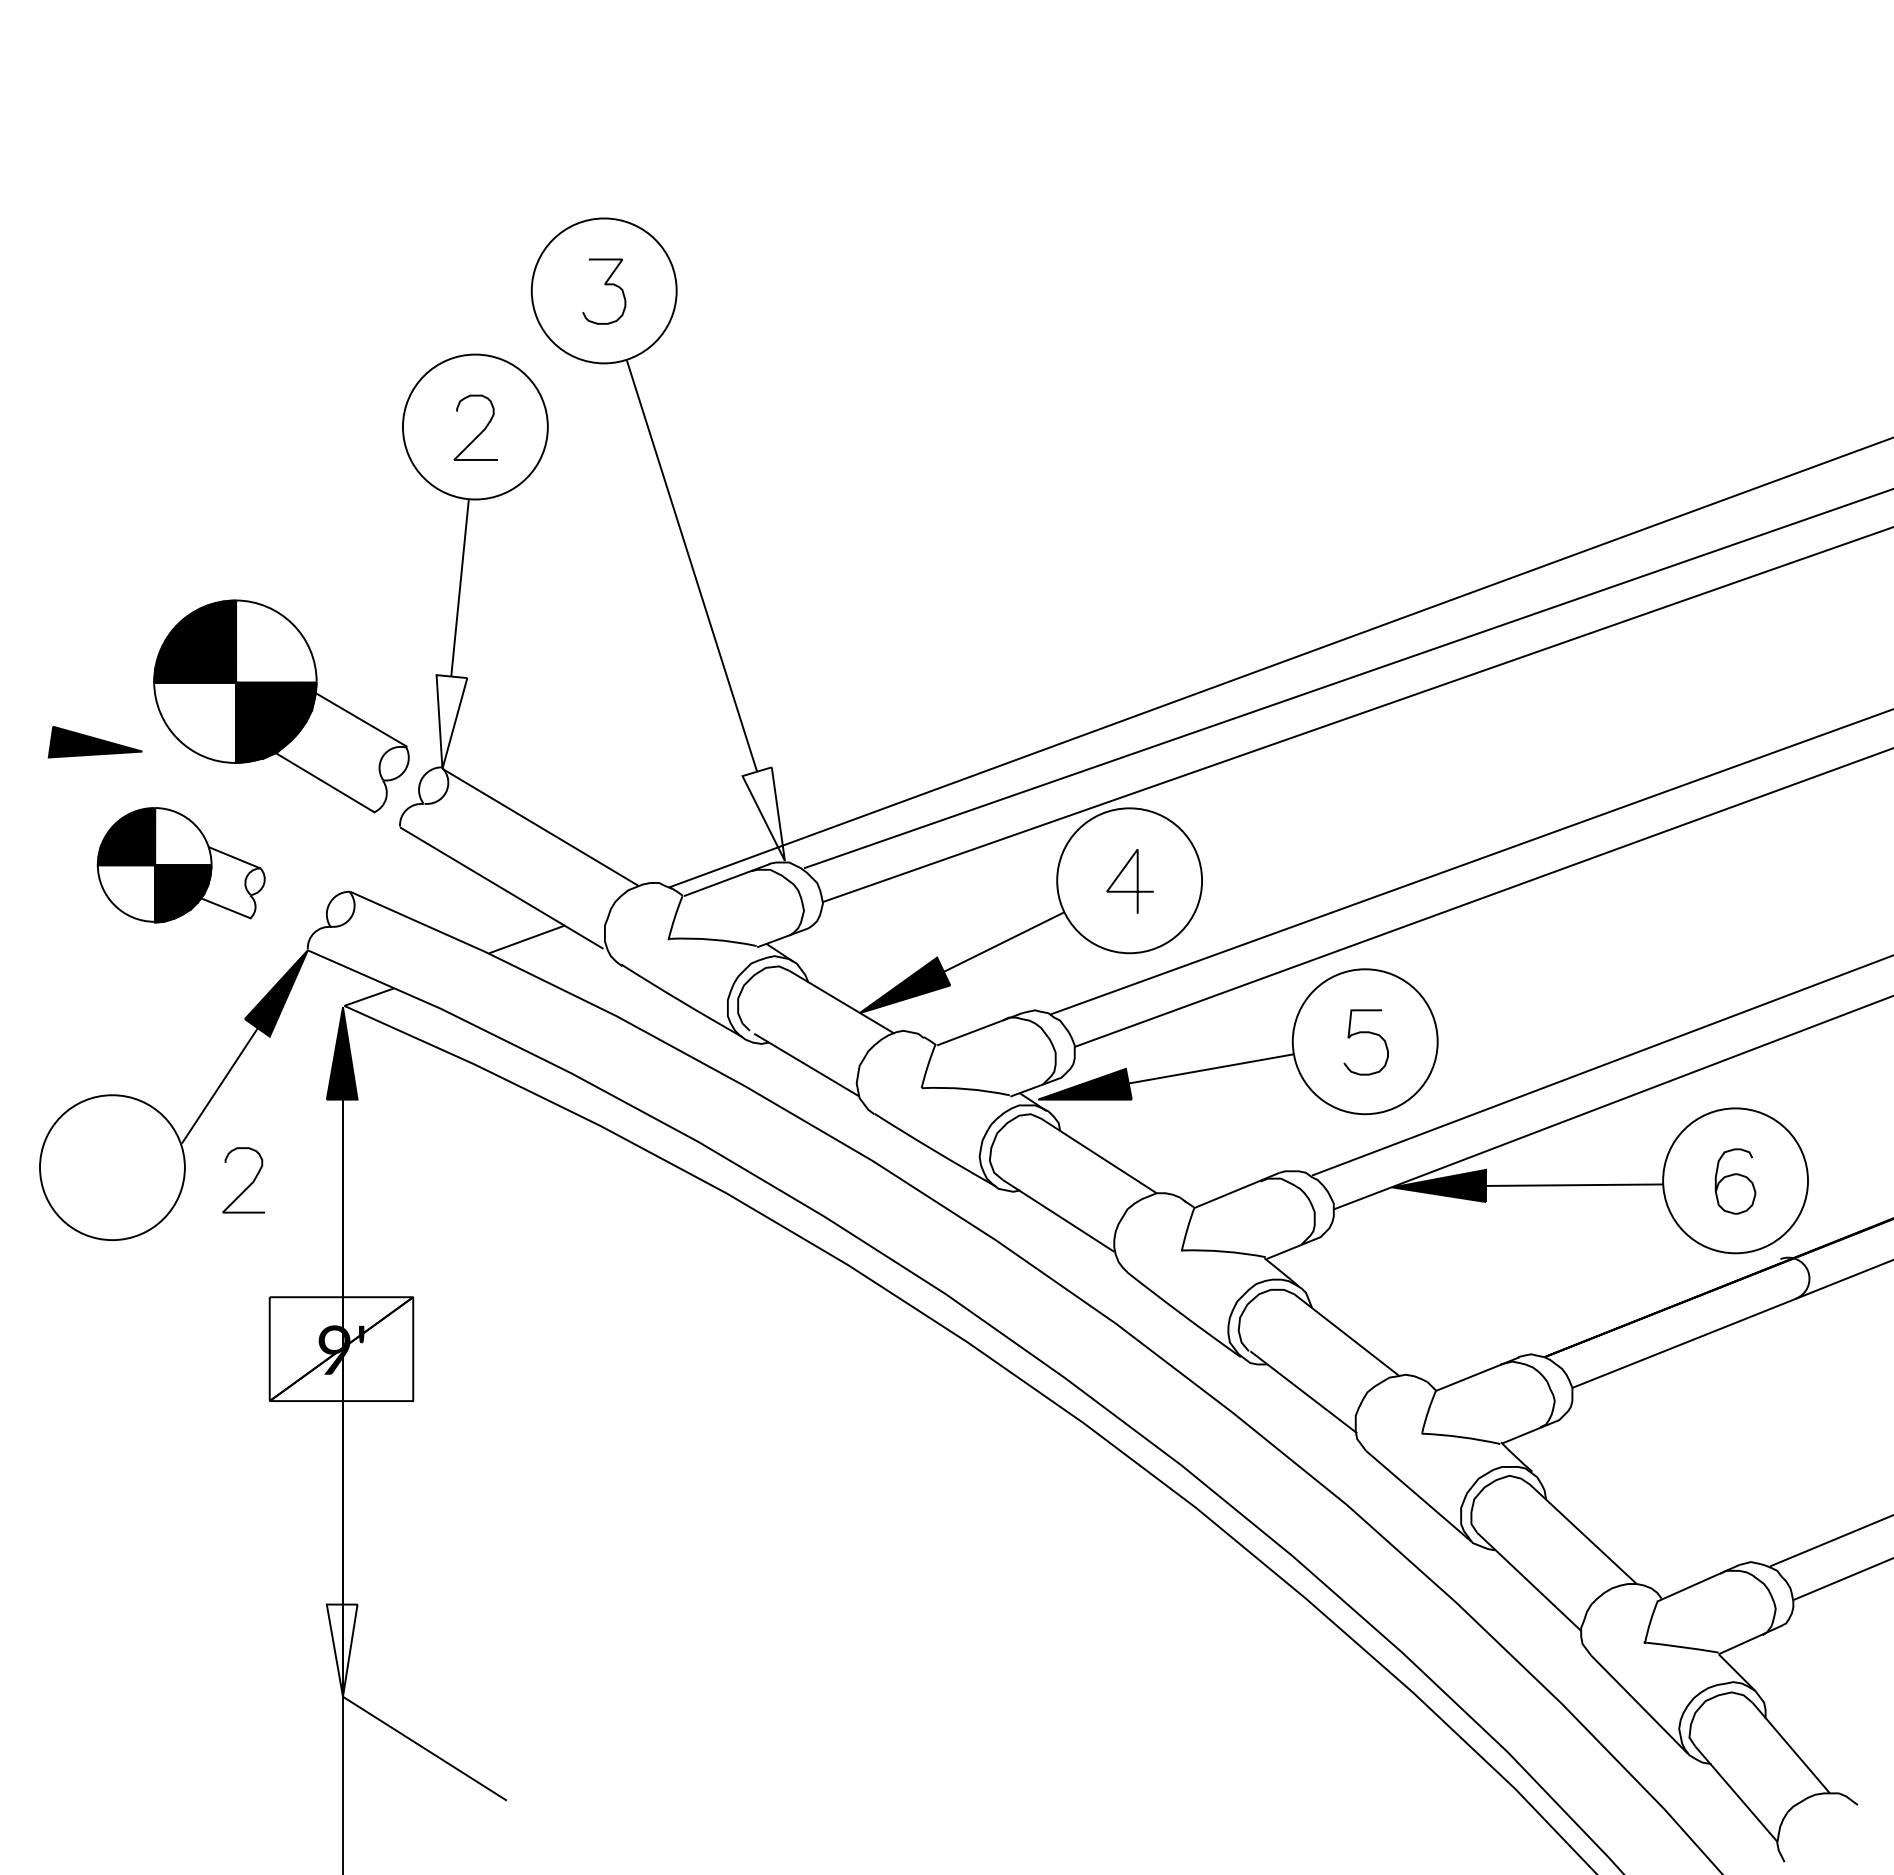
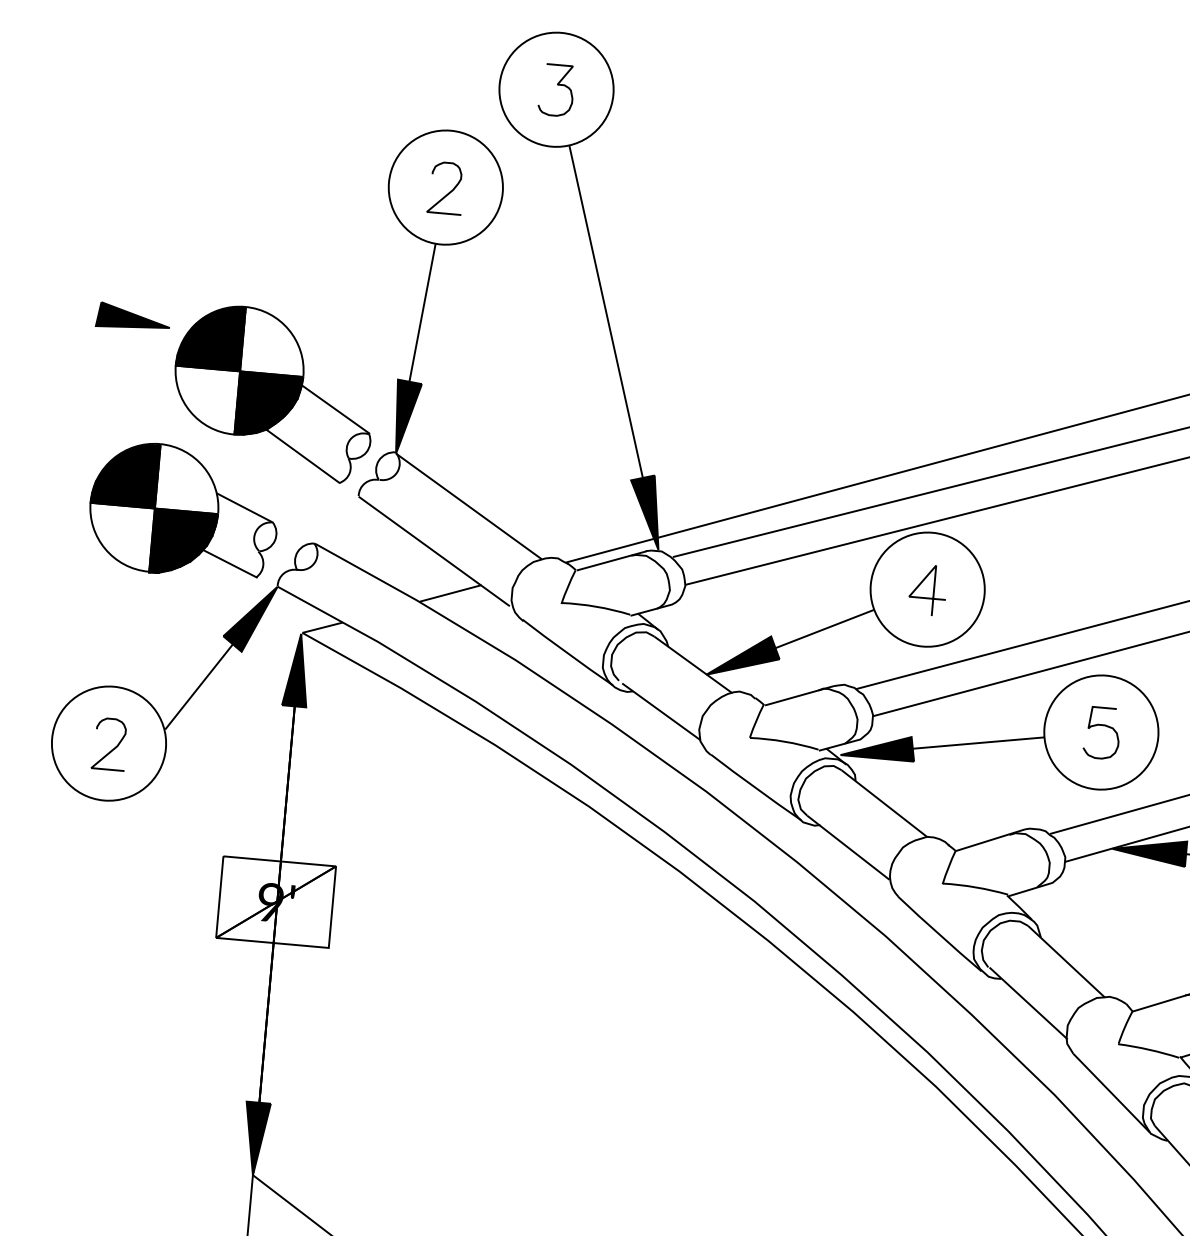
fill: (451, 721) -> (406, 417), added
part: (94, 742) -> (132, 317), moved
fill: (763, 814) -> (644, 511), added
part: (181, 865) -> (184, 511), size x1.43
curve: (248, 1185) -> (113, 748), moved
fill: (341, 1650) -> (255, 1138), added

